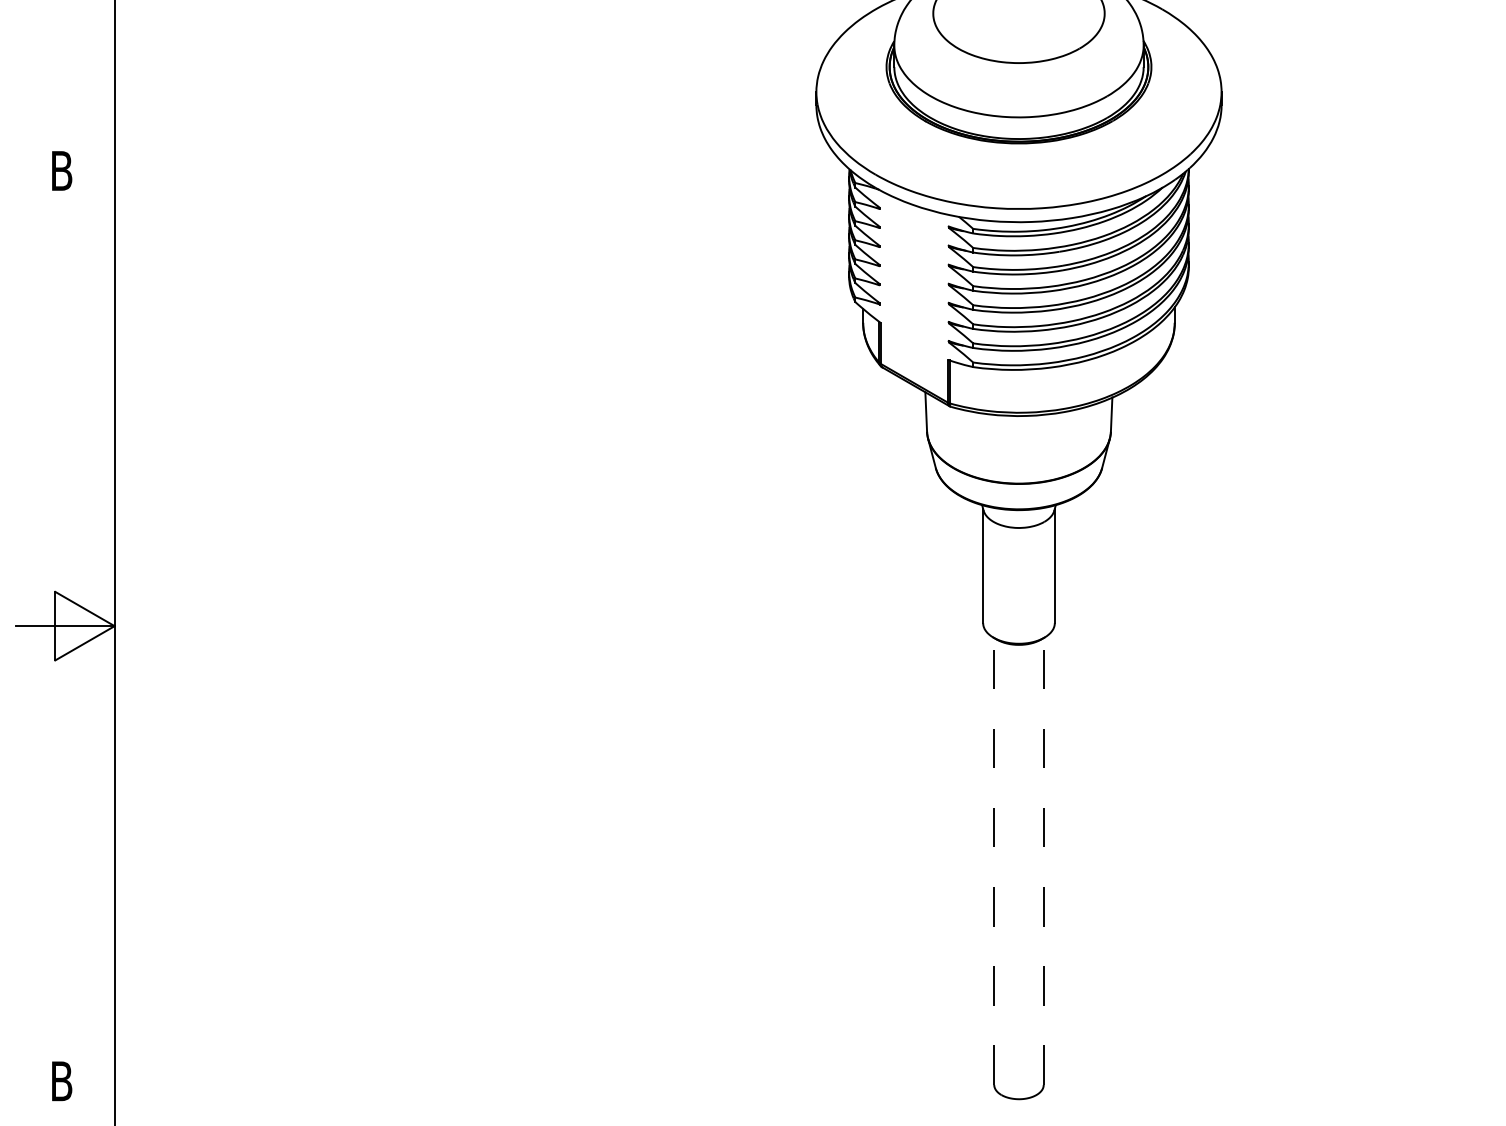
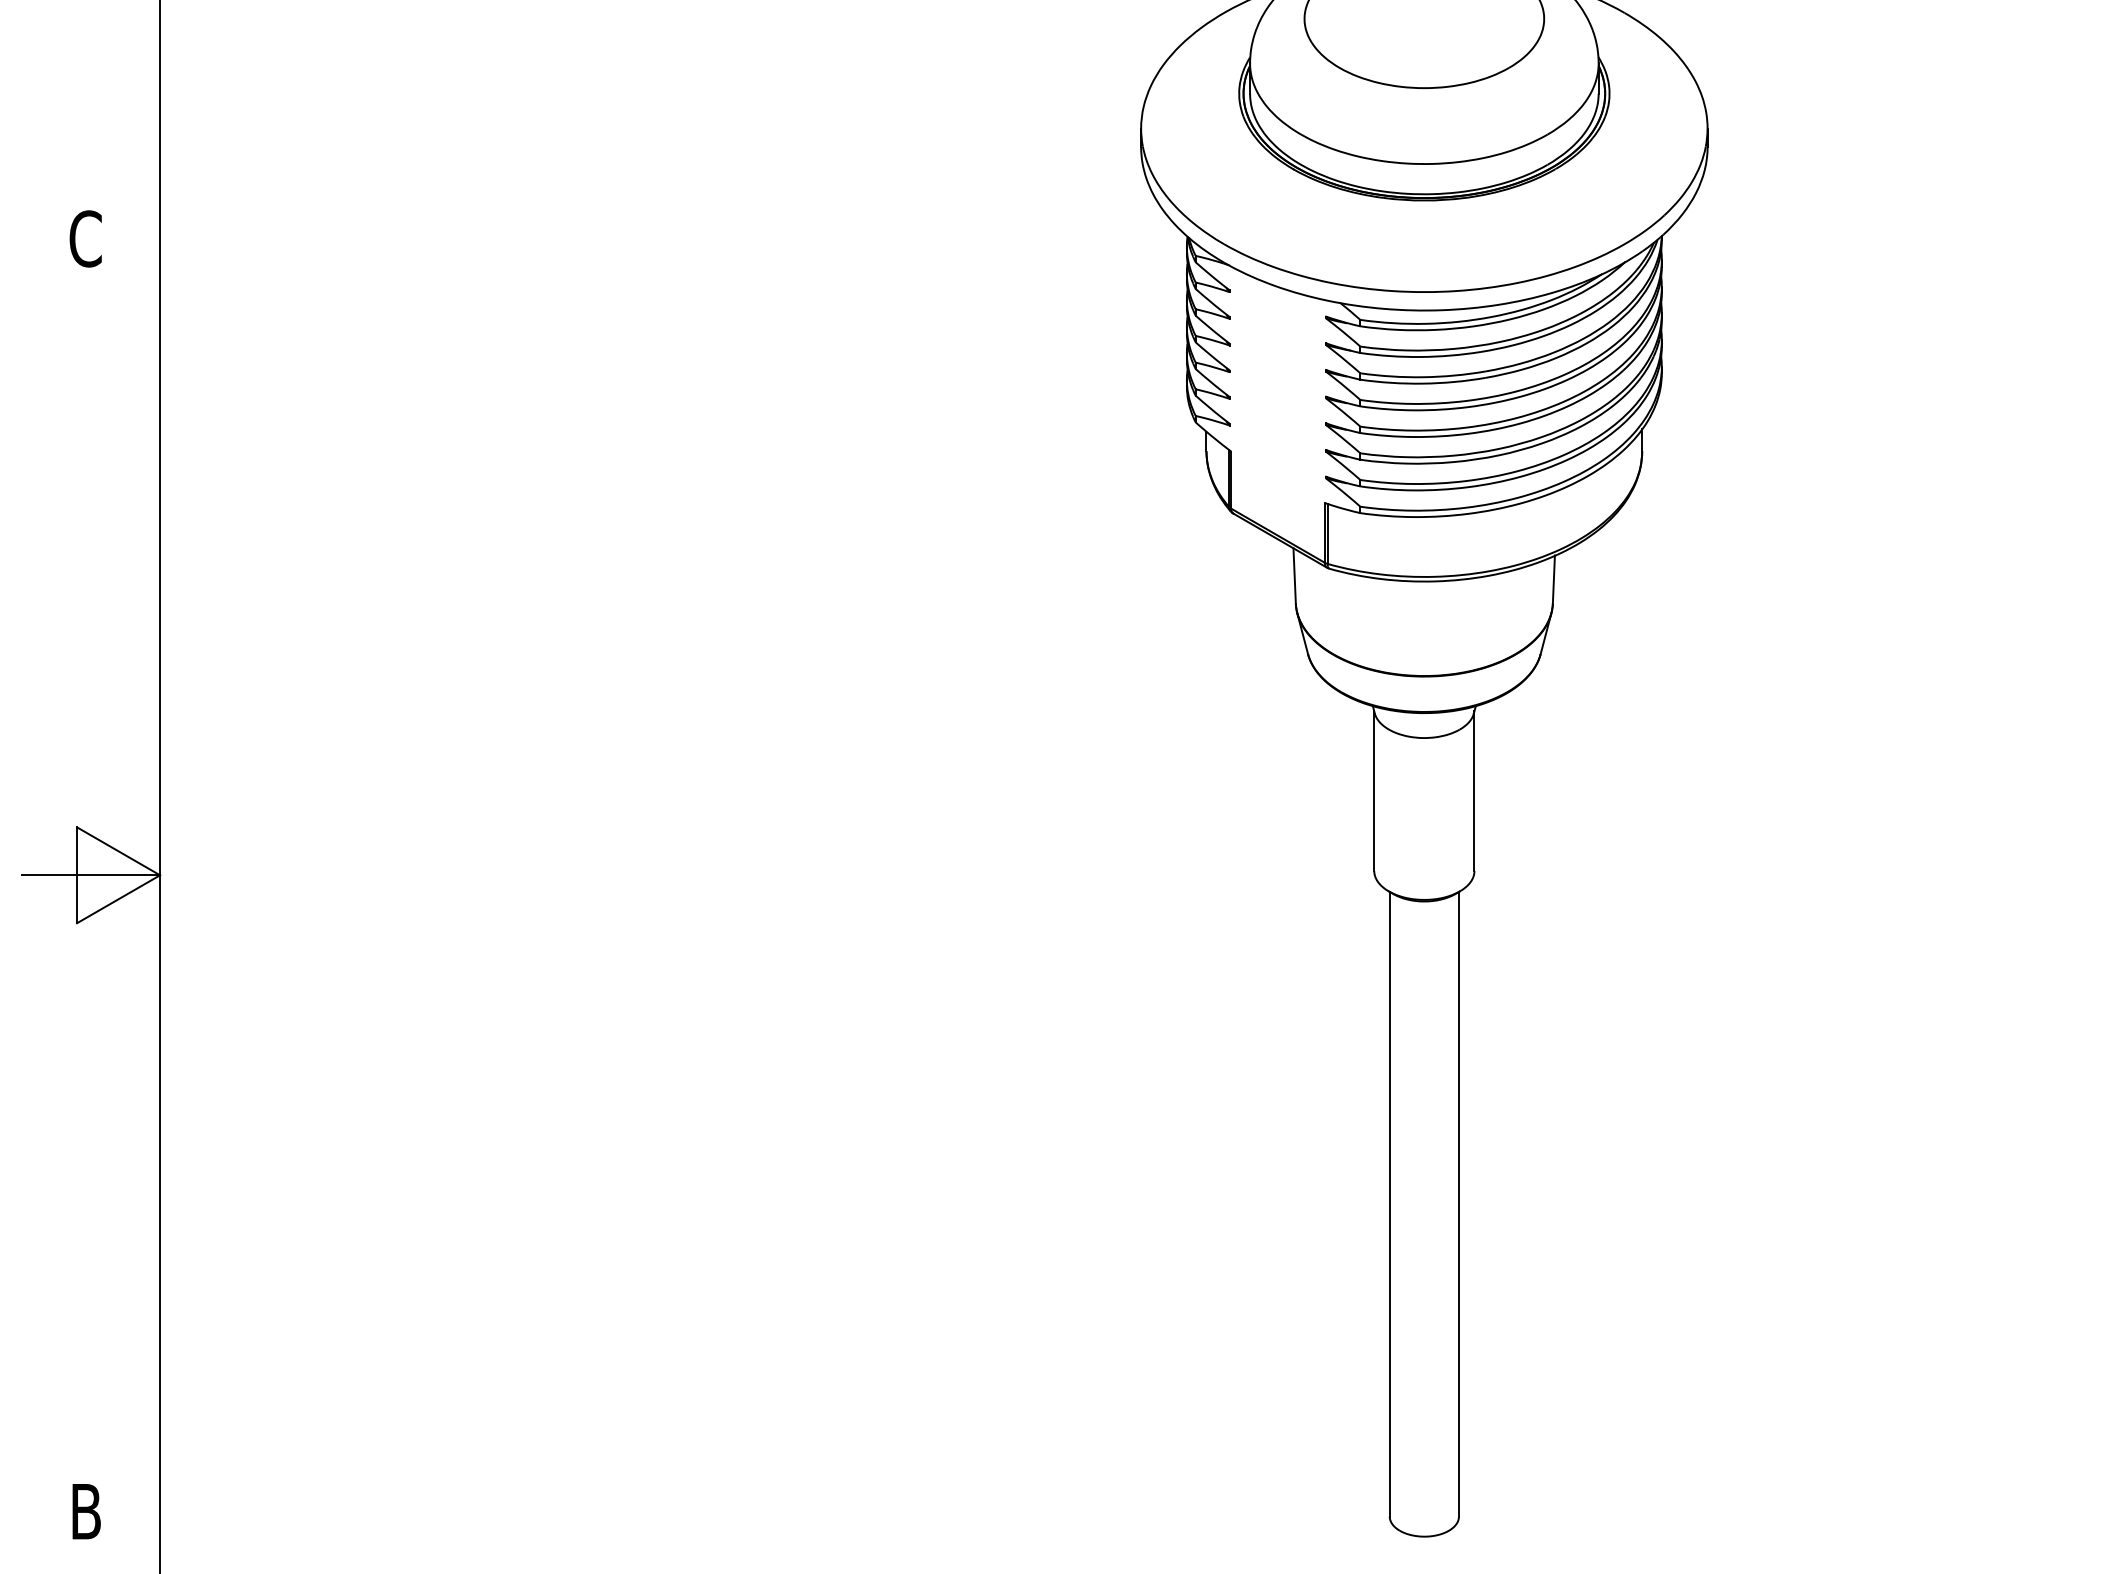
text: (61, 170) -> (85, 238), B -> C
line: (994, 860) -> (1389, 1203), dashed -> solid
line: (1043, 860) -> (1458, 1203), dashed -> solid

